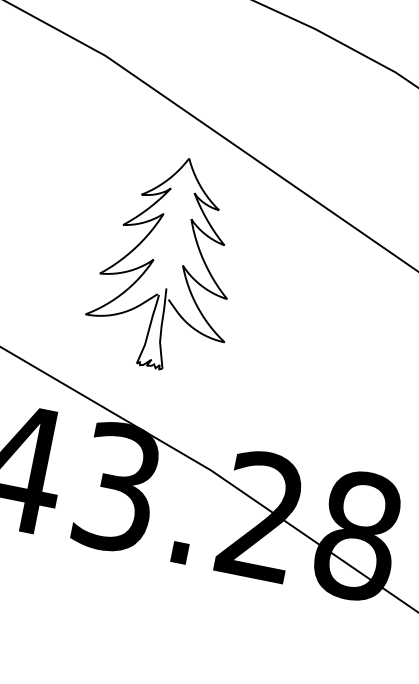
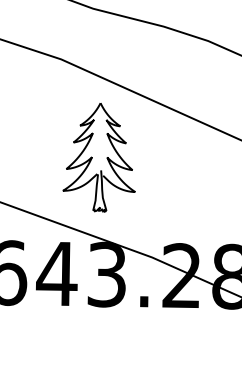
part: (165, 262) -> (98, 157), moved

